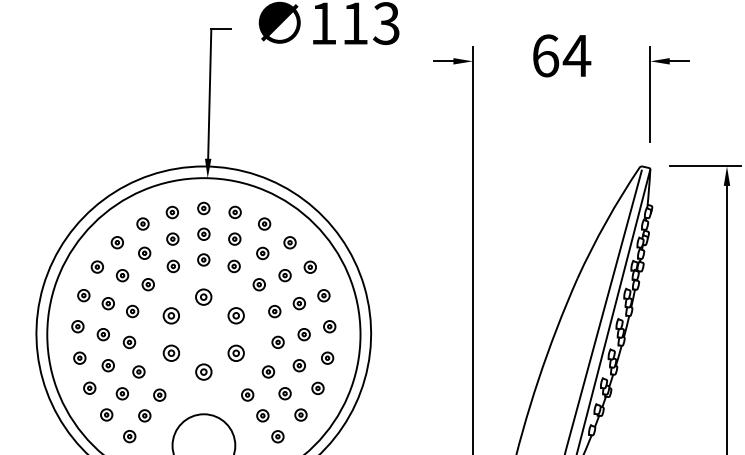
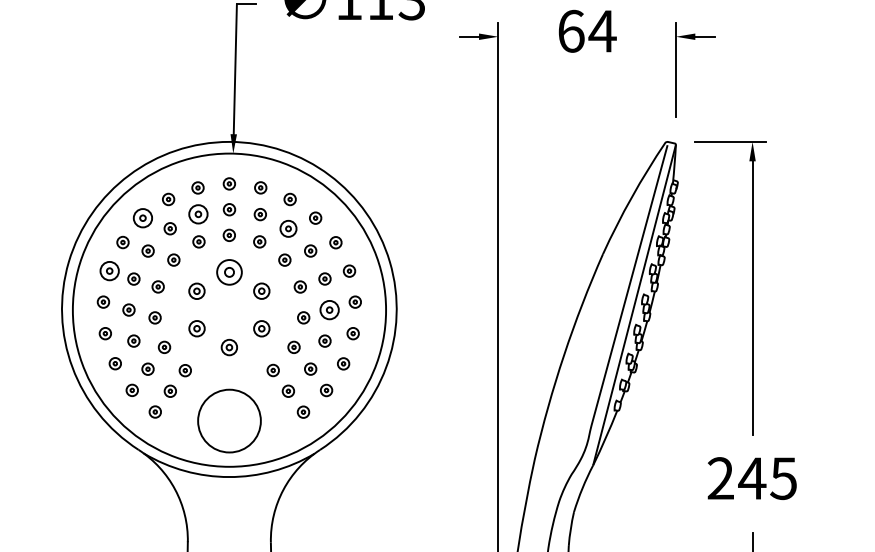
part: (172, 239) -> (198, 214), size x1.6
part: (116, 242) -> (142, 217), size x1.6
part: (261, 253) -> (287, 228), size x1.4
part: (82, 295) -> (108, 270), size x1.6
part: (202, 297) -> (228, 272), size x1.6
part: (303, 334) -> (329, 309), size x1.6

